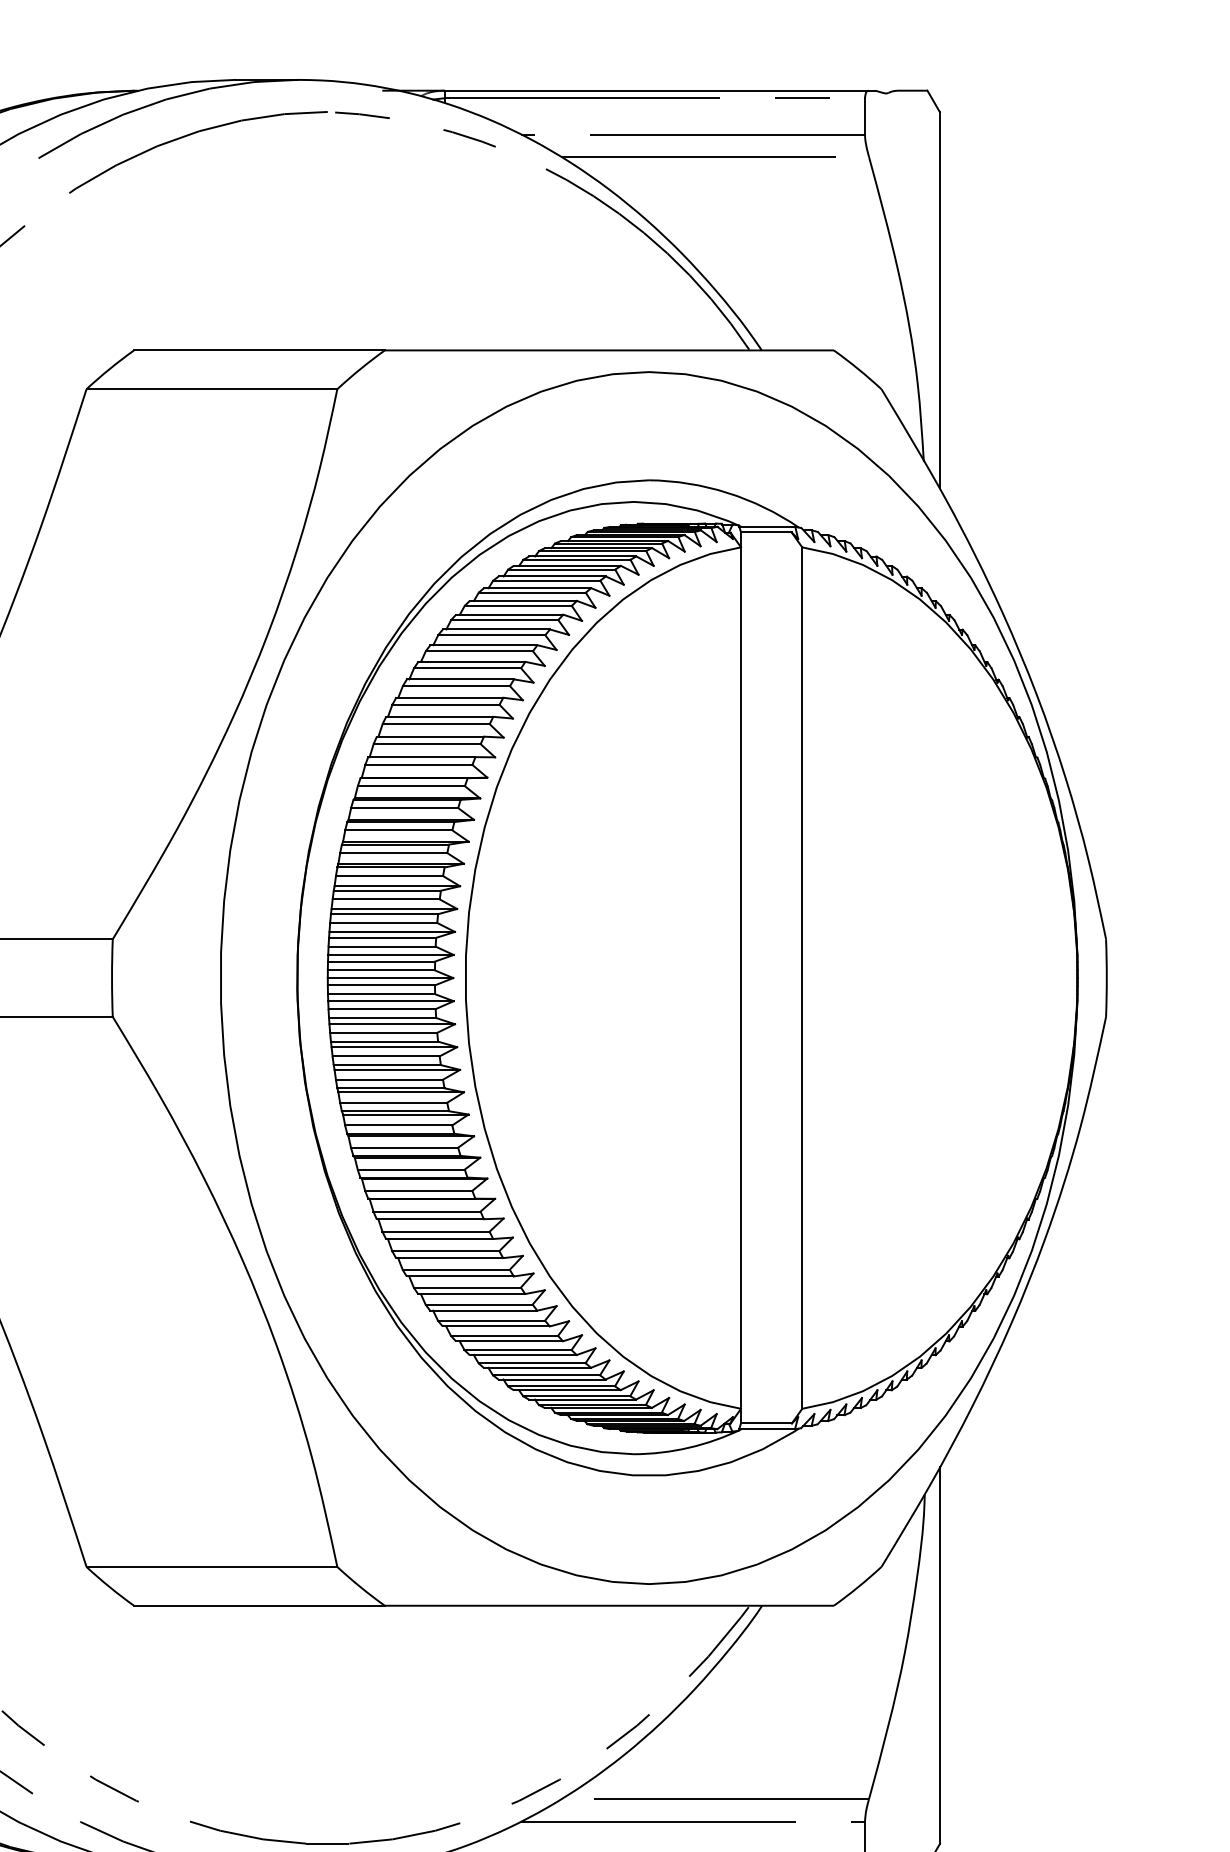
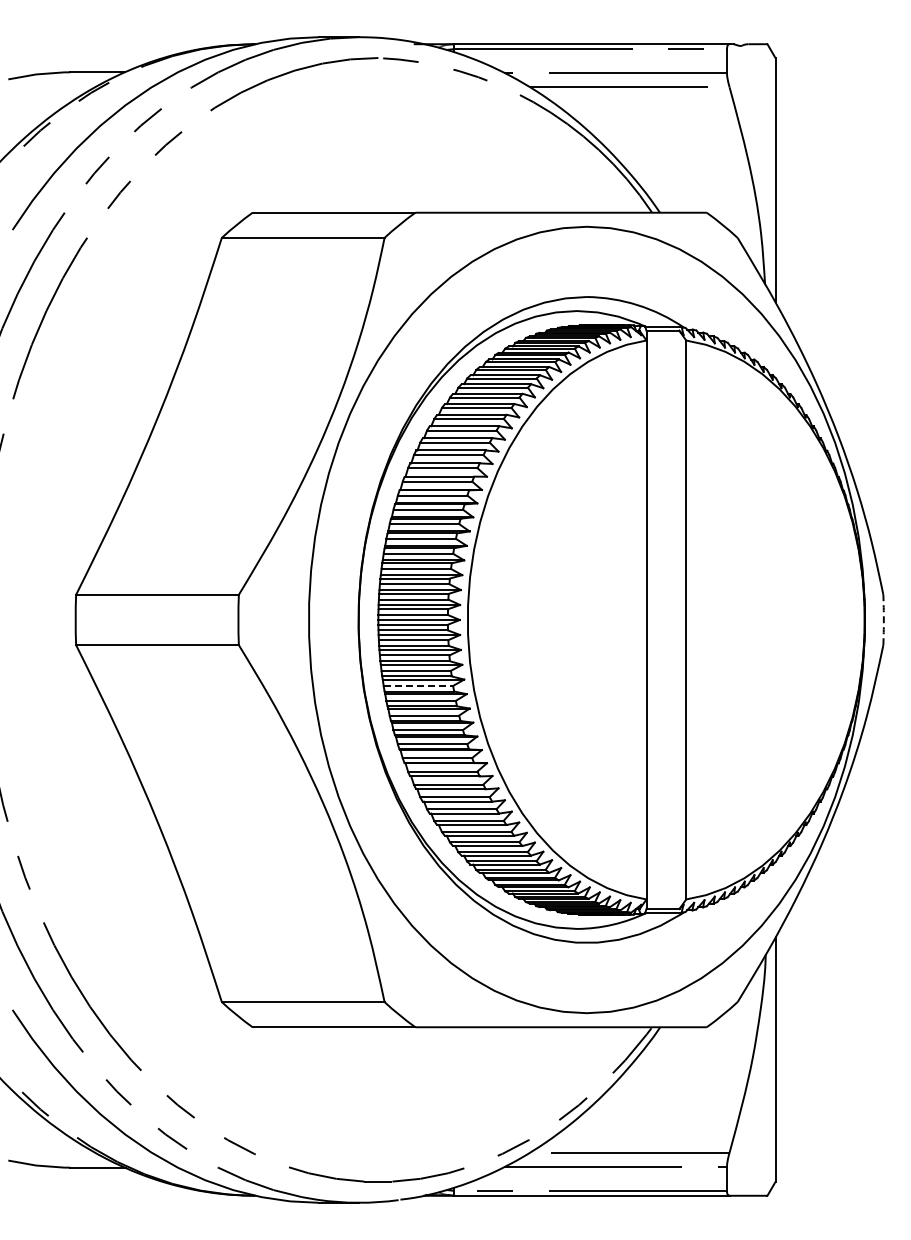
arc: (1106, 978) -> (883, 620), solid -> dashed
line: (389, 1079) -> (418, 685), solid -> dashed

